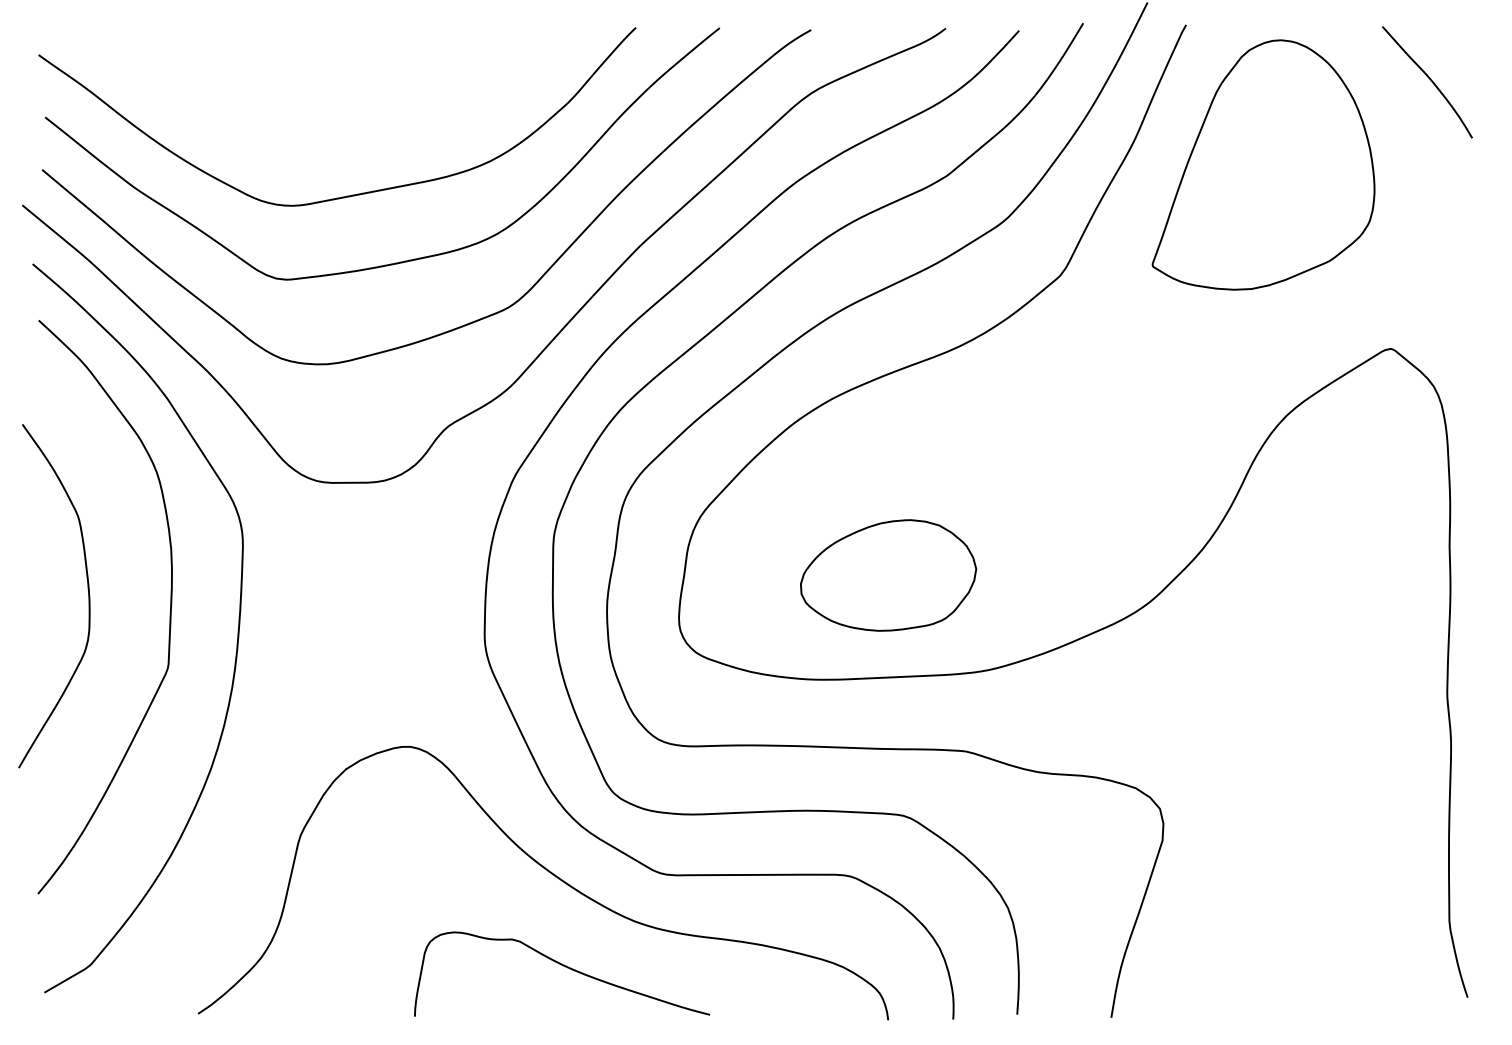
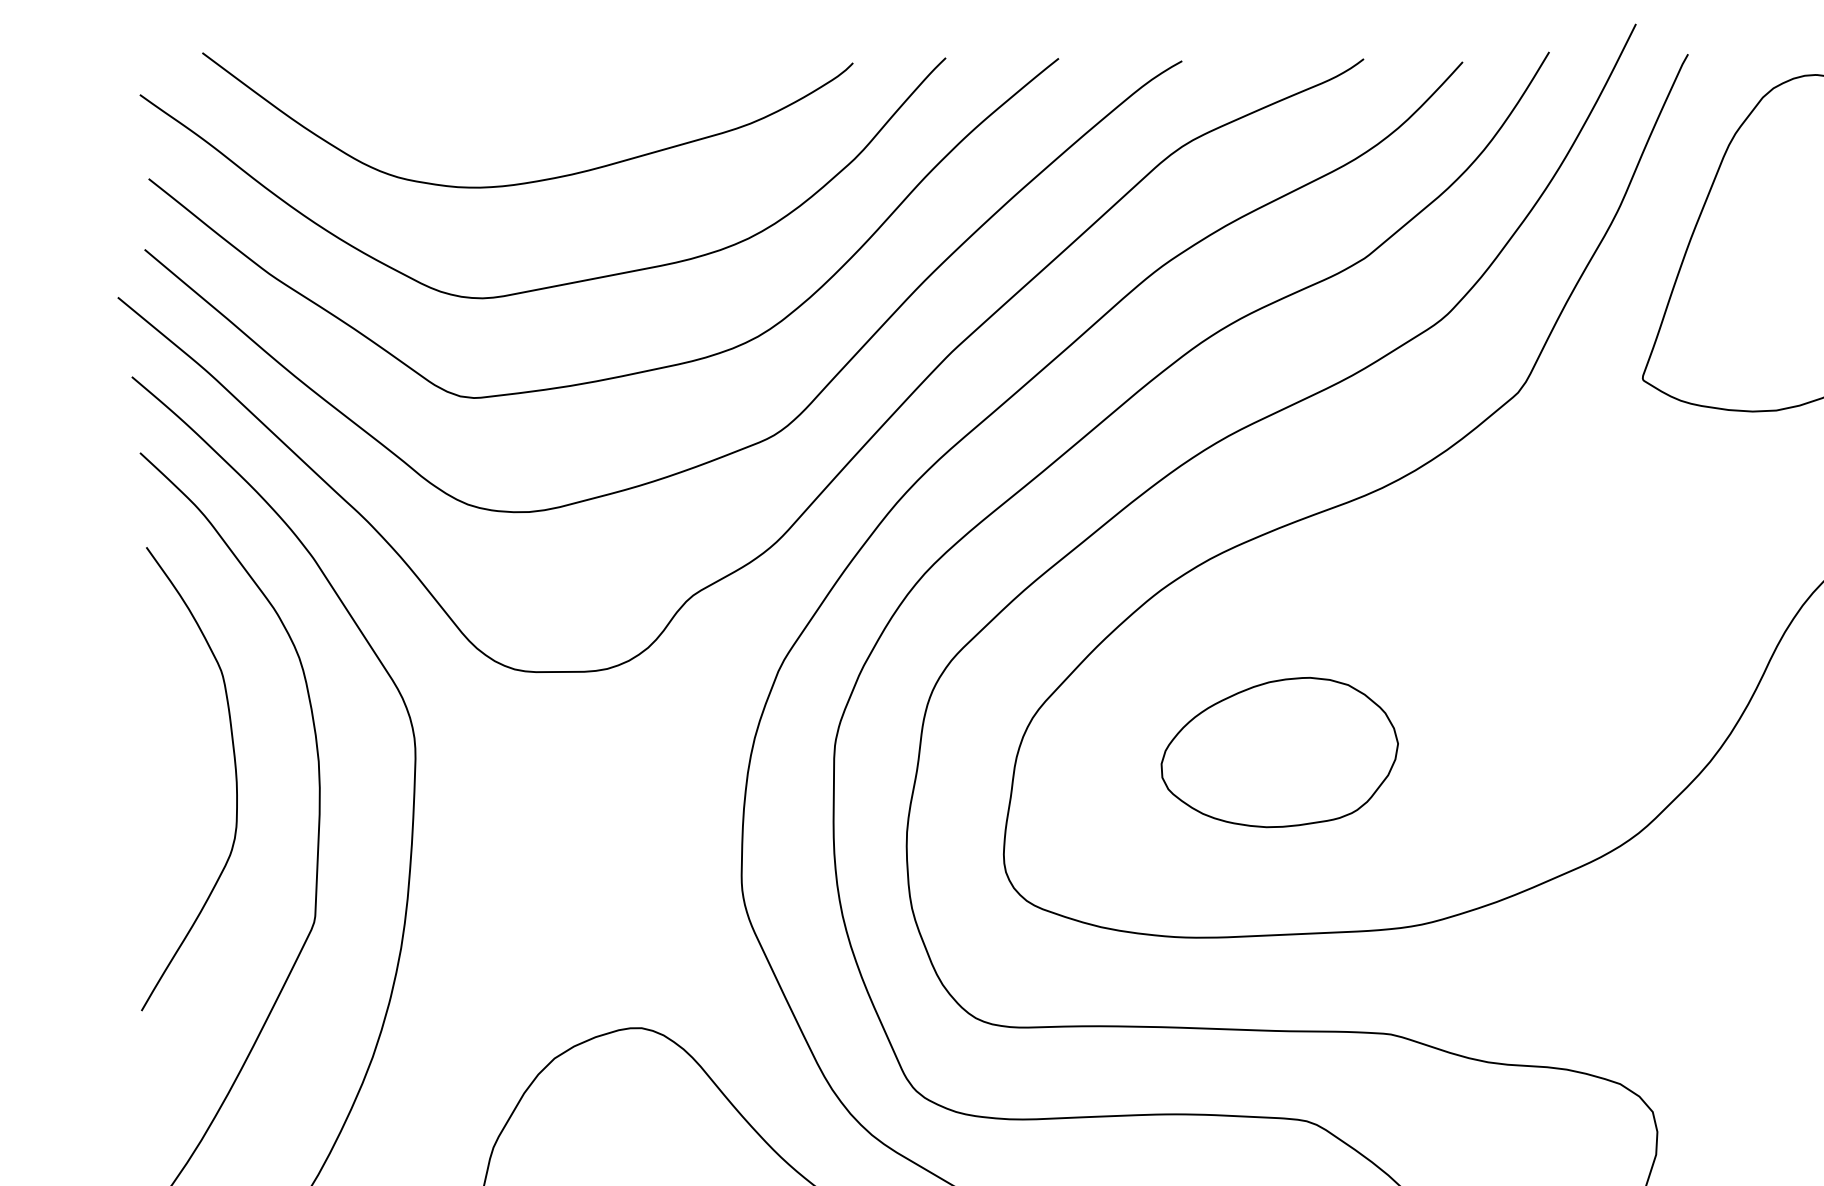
curve: (335, 117) -> (540, 179), added
part: (888, 575) -> (1279, 752), moved
curve: (87, 589) -> (234, 770), moved

